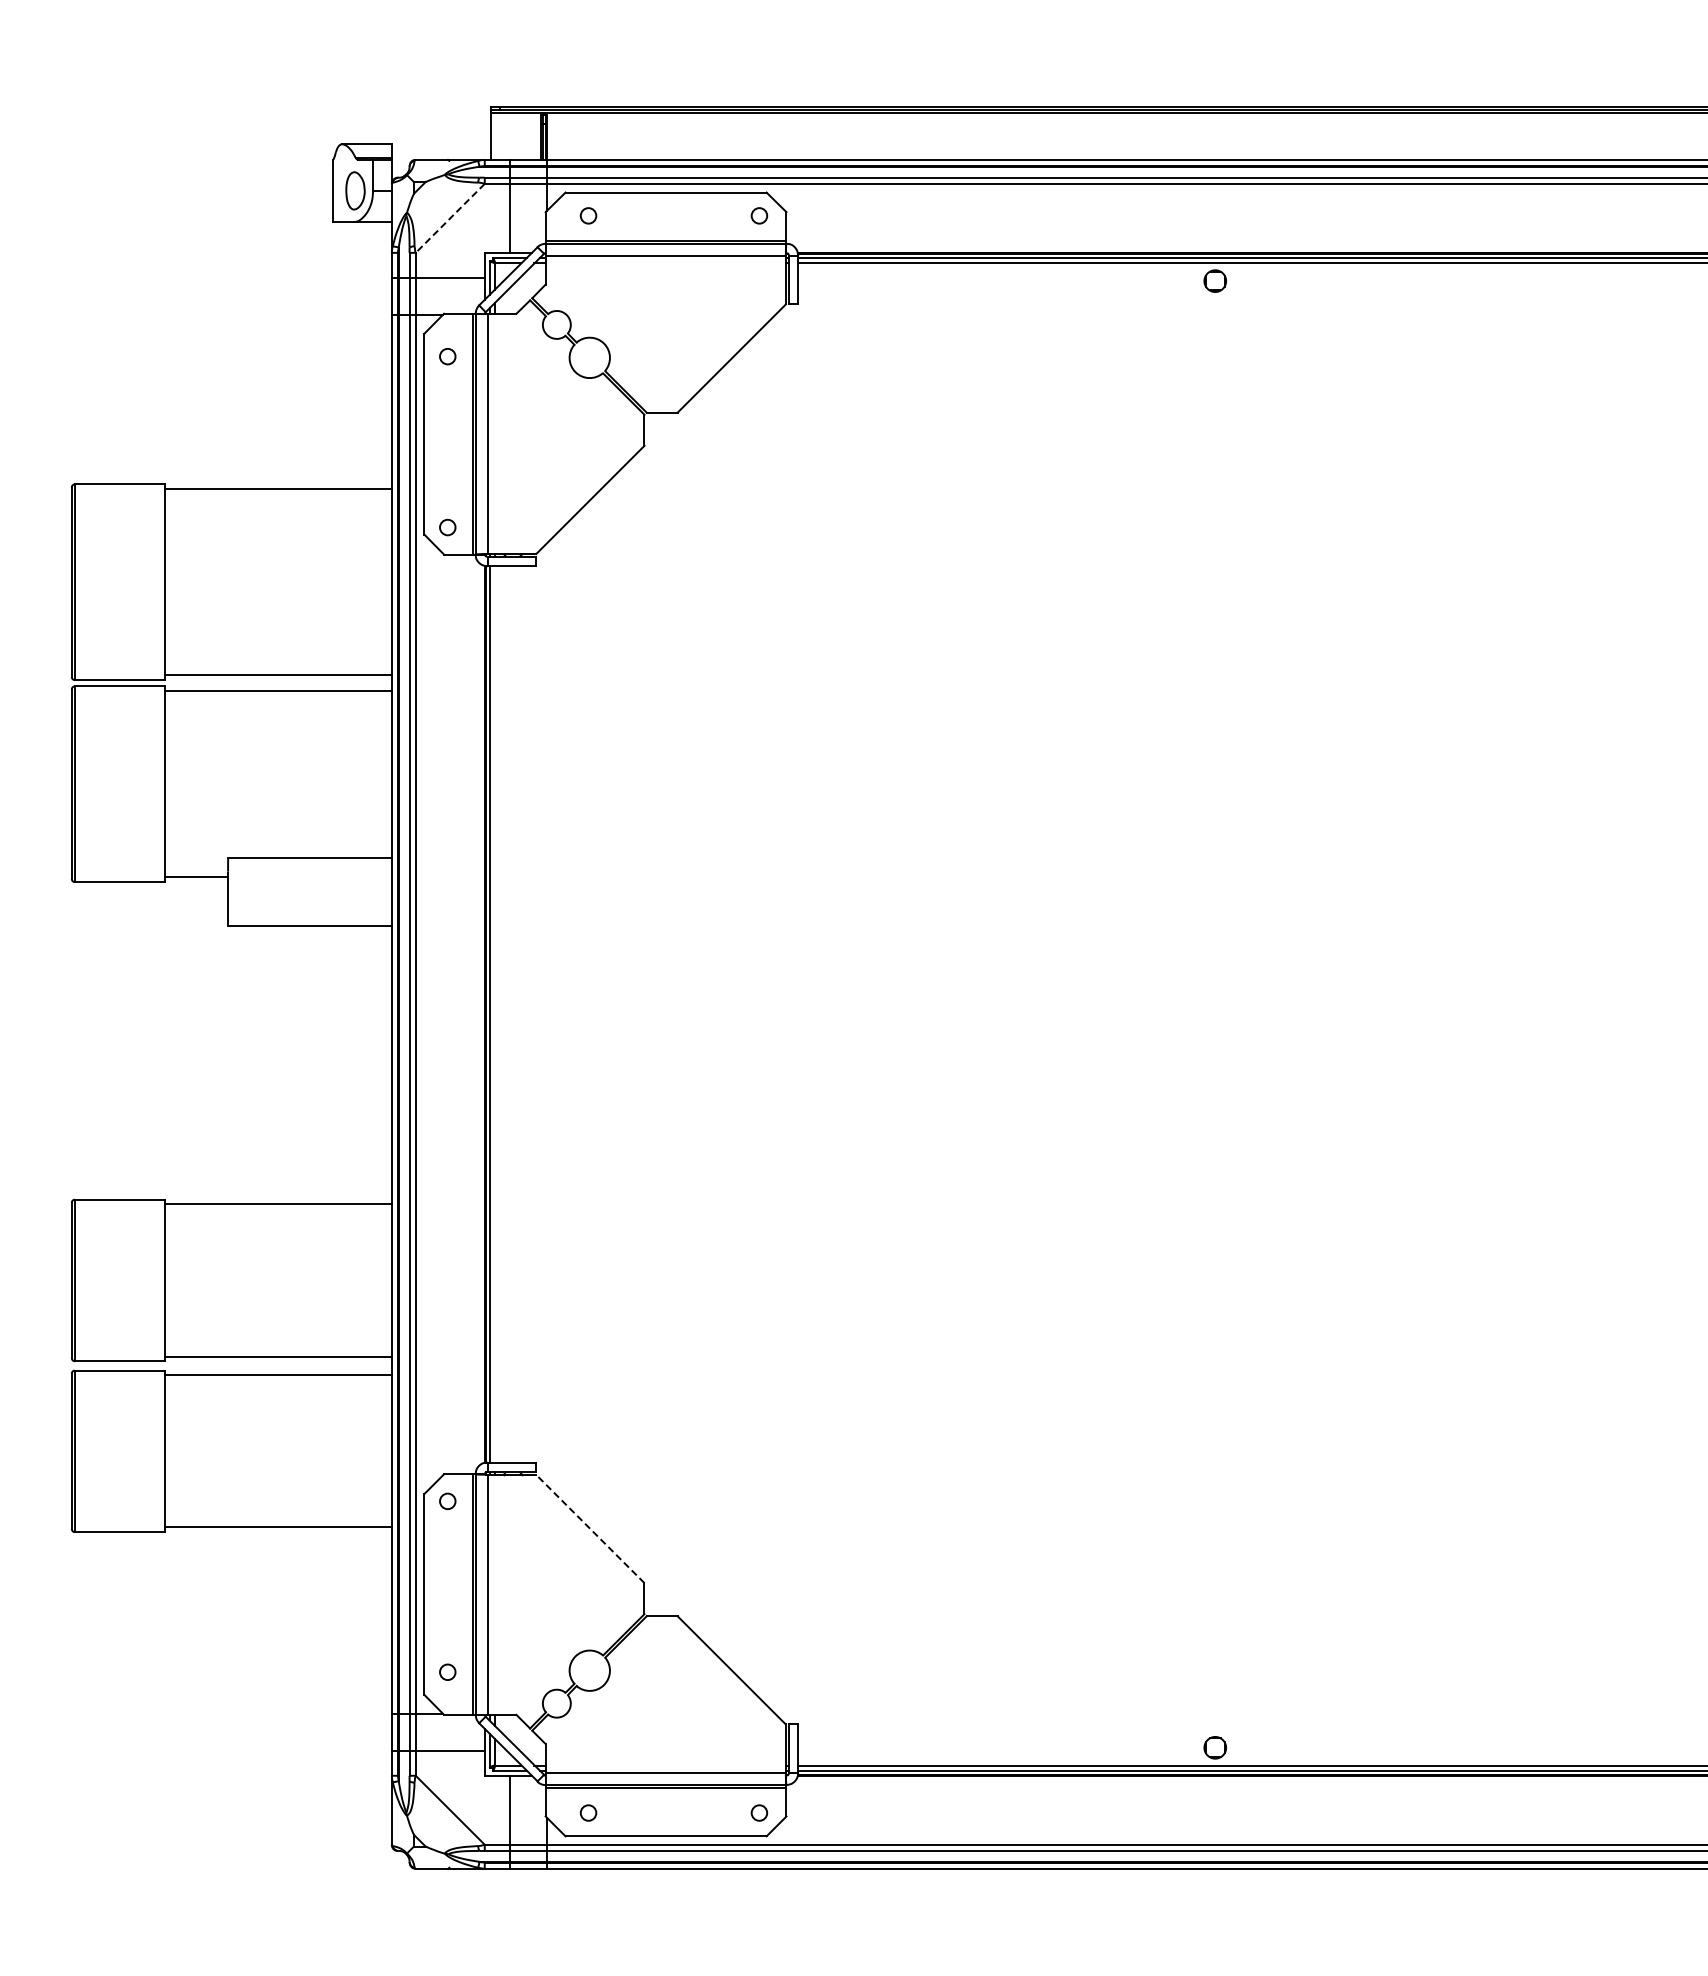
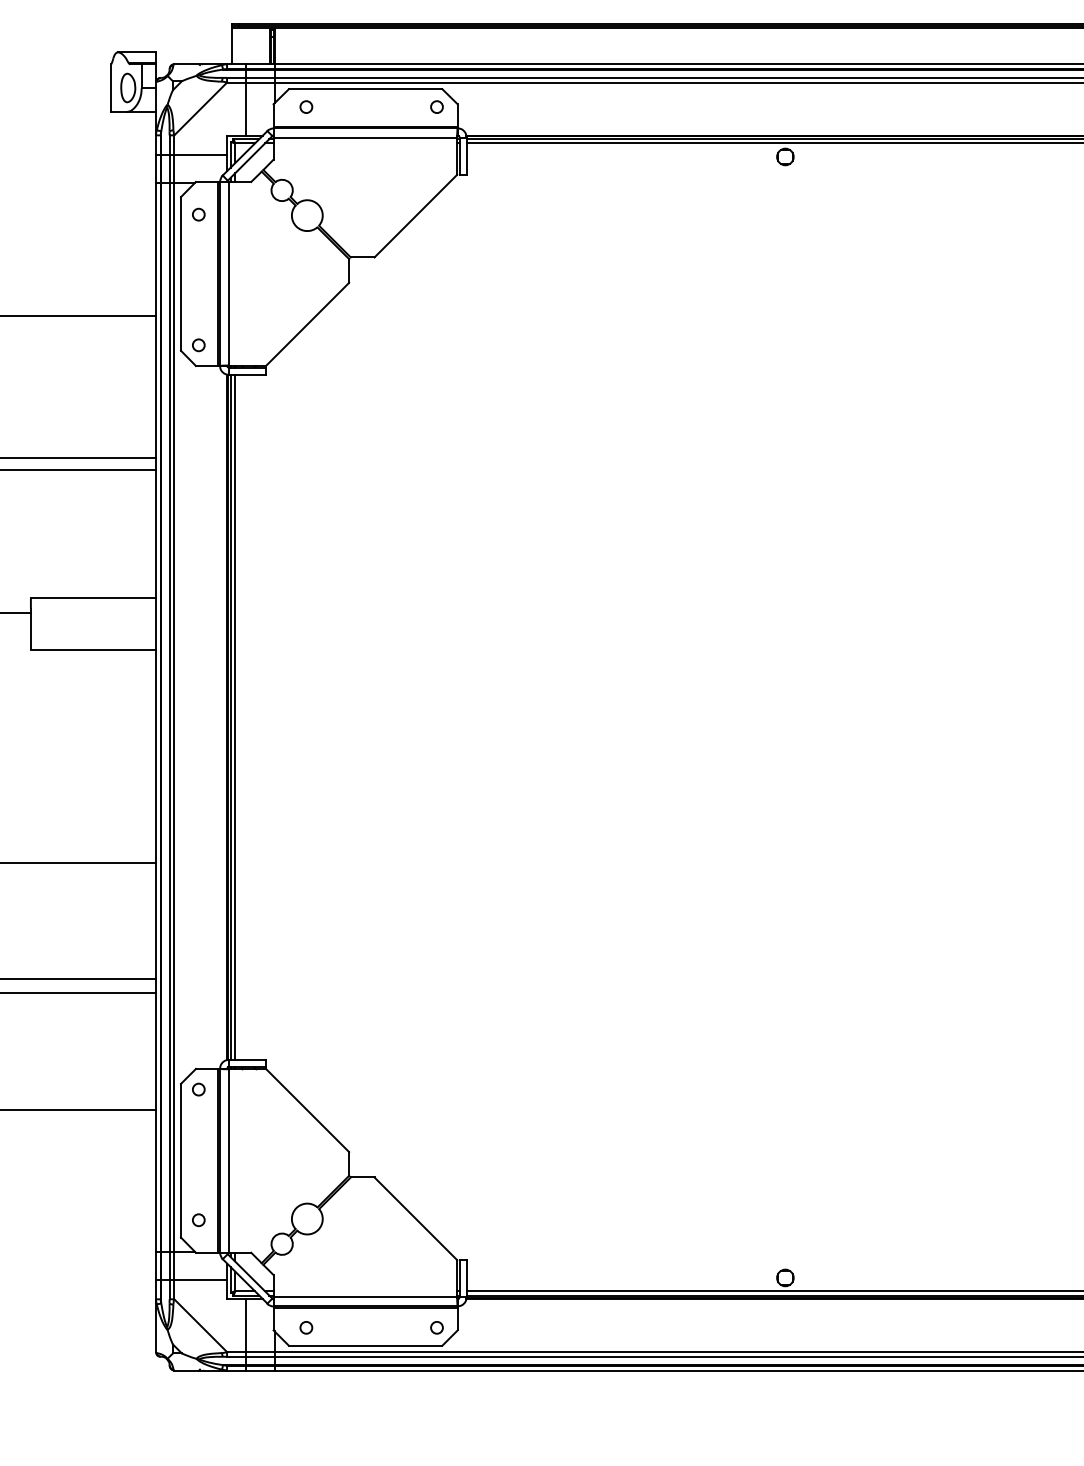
line: (450, 218) -> (200, 109), dashed -> solid
line: (495, 1014) -> (235, 717), added
line: (590, 1528) -> (307, 1110), dashed -> solid

